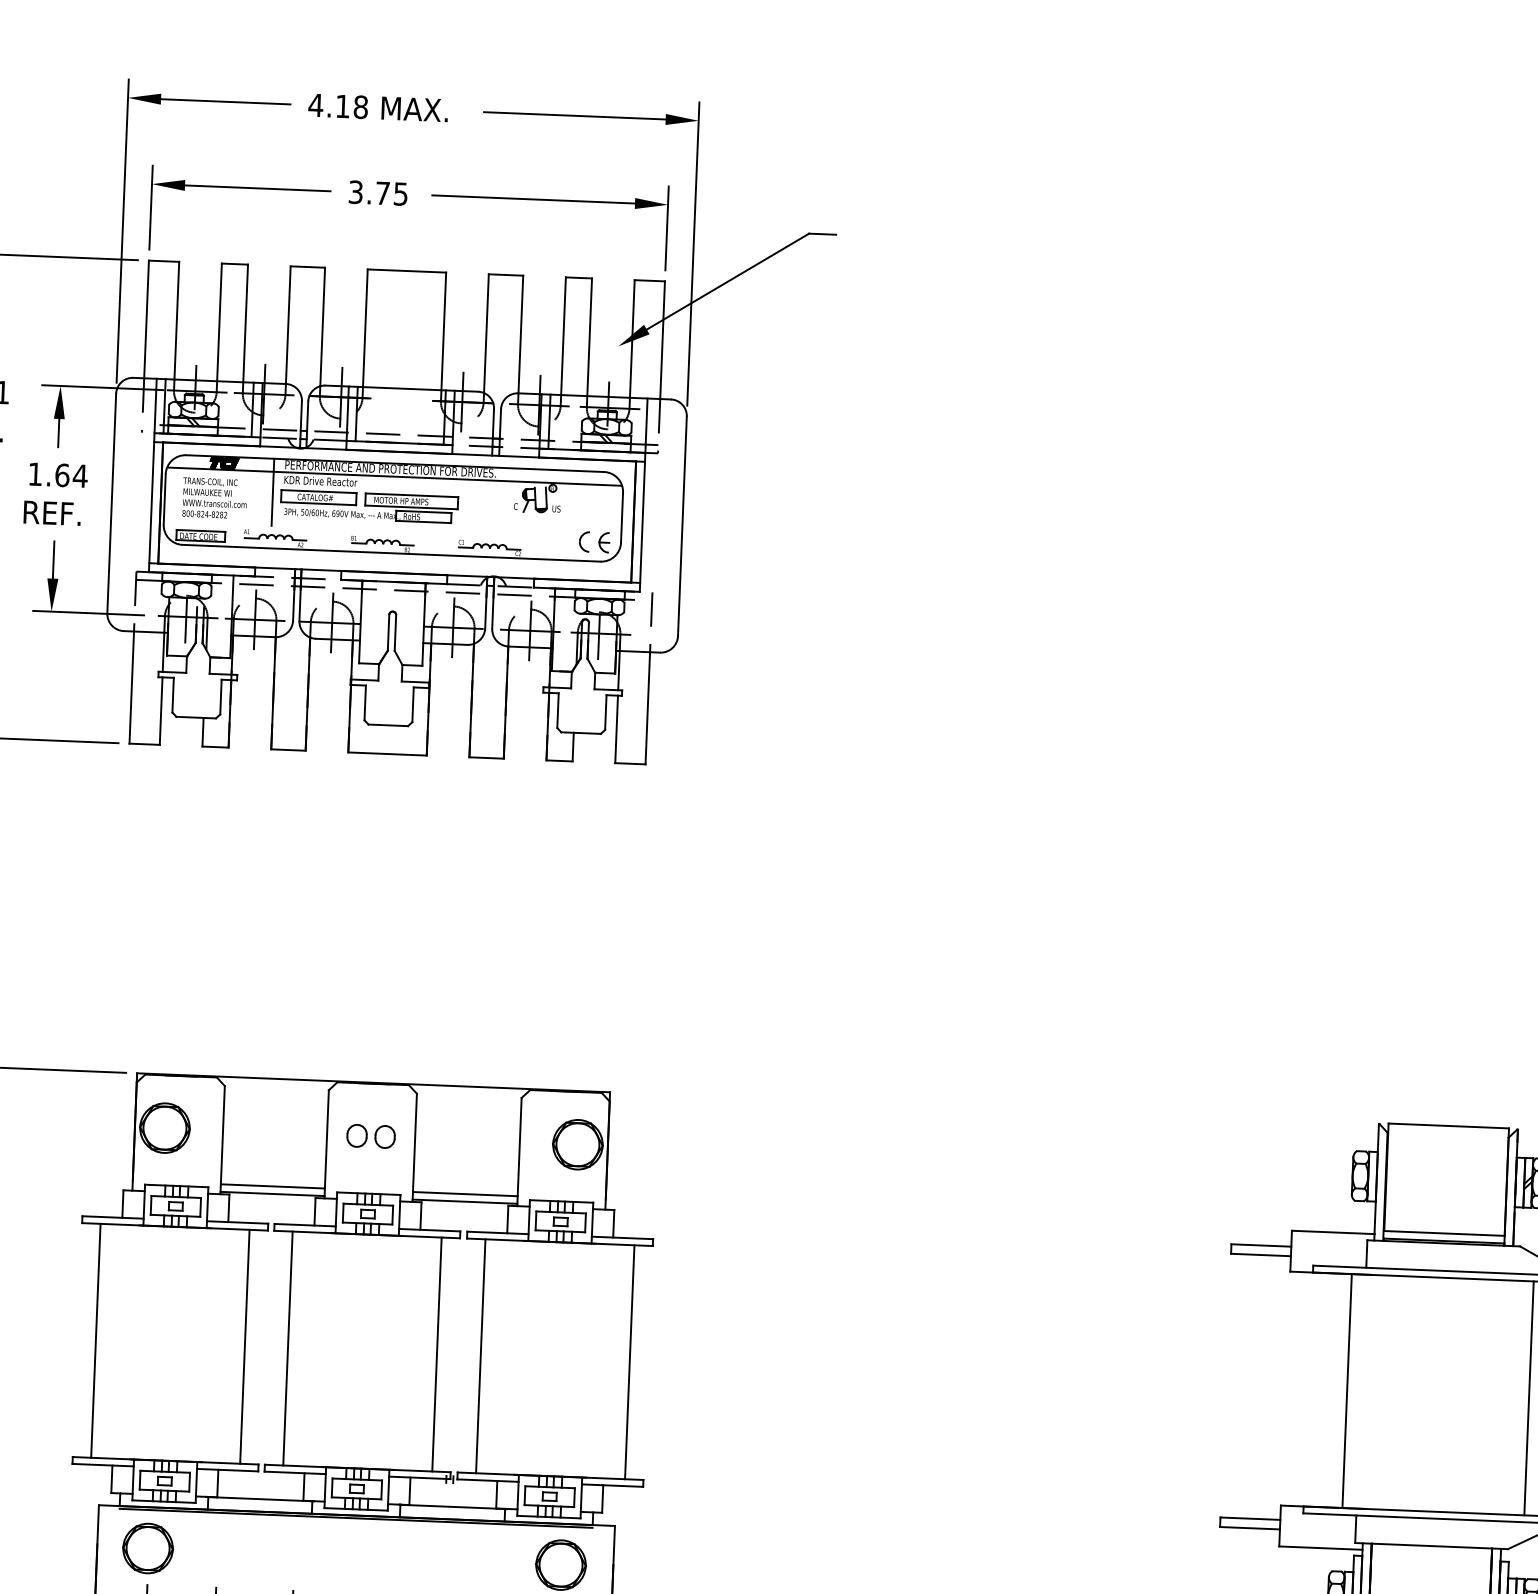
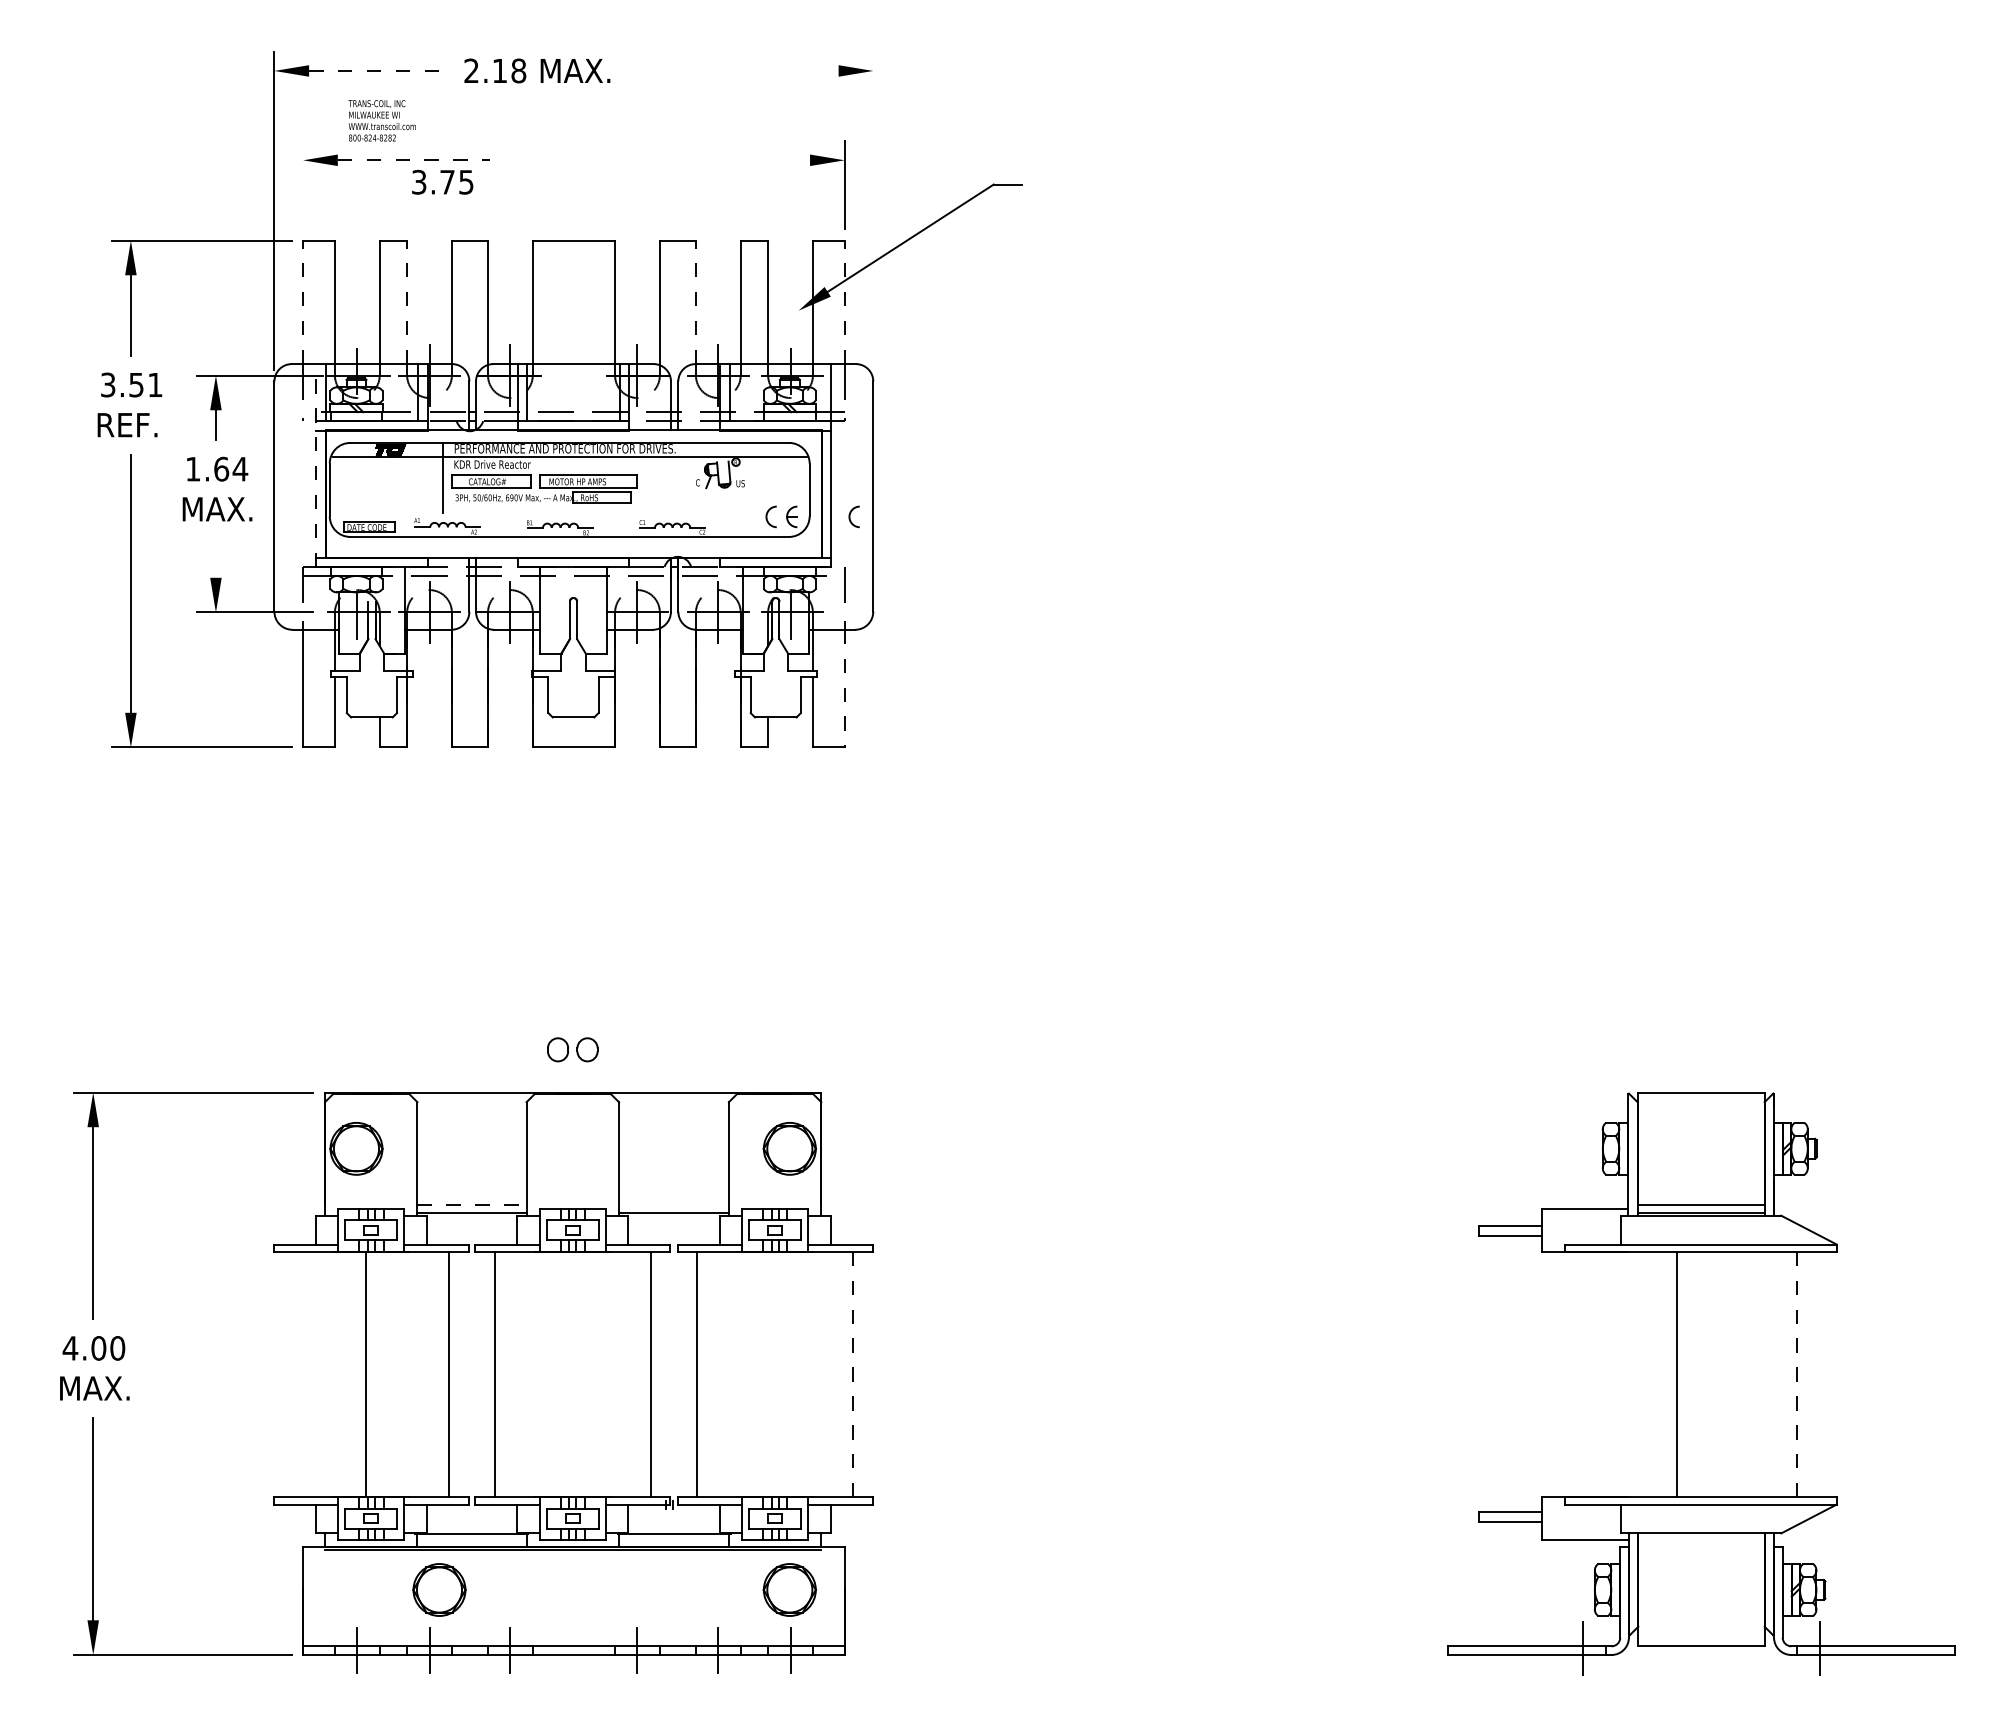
line: (226, 101) -> (377, 70), solid -> dashed
text: (315, 104) -> (471, 70), 4.18 -> 2.18
line: (575, 115) -> (743, 70), removed
line: (258, 188) -> (414, 160), solid -> dashed
text: (378, 192) -> (442, 181), moved
line: (533, 199) -> (703, 160), removed
line: (151, 208) -> (303, 185), removed
line: (693, 253) -> (873, 210), removed
line: (146, 319) -> (303, 302), solid -> dashed
line: (245, 323) -> (407, 302), solid -> dashed
line: (520, 334) -> (695, 302), solid -> dashed
line: (662, 340) -> (844, 302), solid -> dashed
line: (153, 475) -> (316, 465), solid -> dashed
text: (214, 497) -> (381, 120), moved
text: (57, 513) -> (218, 509), REF. -> MAX.
part: (662, 544) -> (853, 516), added
line: (53, 559) -> (215, 557), removed
line: (647, 708) -> (844, 688), solid -> dashed
part: (370, 1136) -> (572, 1049), moved
line: (273, 1186) -> (472, 1205), solid -> dashed
line: (464, 1194) -> (673, 1205), removed
line: (96, 1340) -> (366, 1374), moved
line: (629, 1362) -> (853, 1374), solid -> dashed
line: (1347, 1391) -> (1677, 1374), moved
line: (1528, 1398) -> (1796, 1374), solid -> dashed
part: (148, 1548) -> (439, 1589), moved

